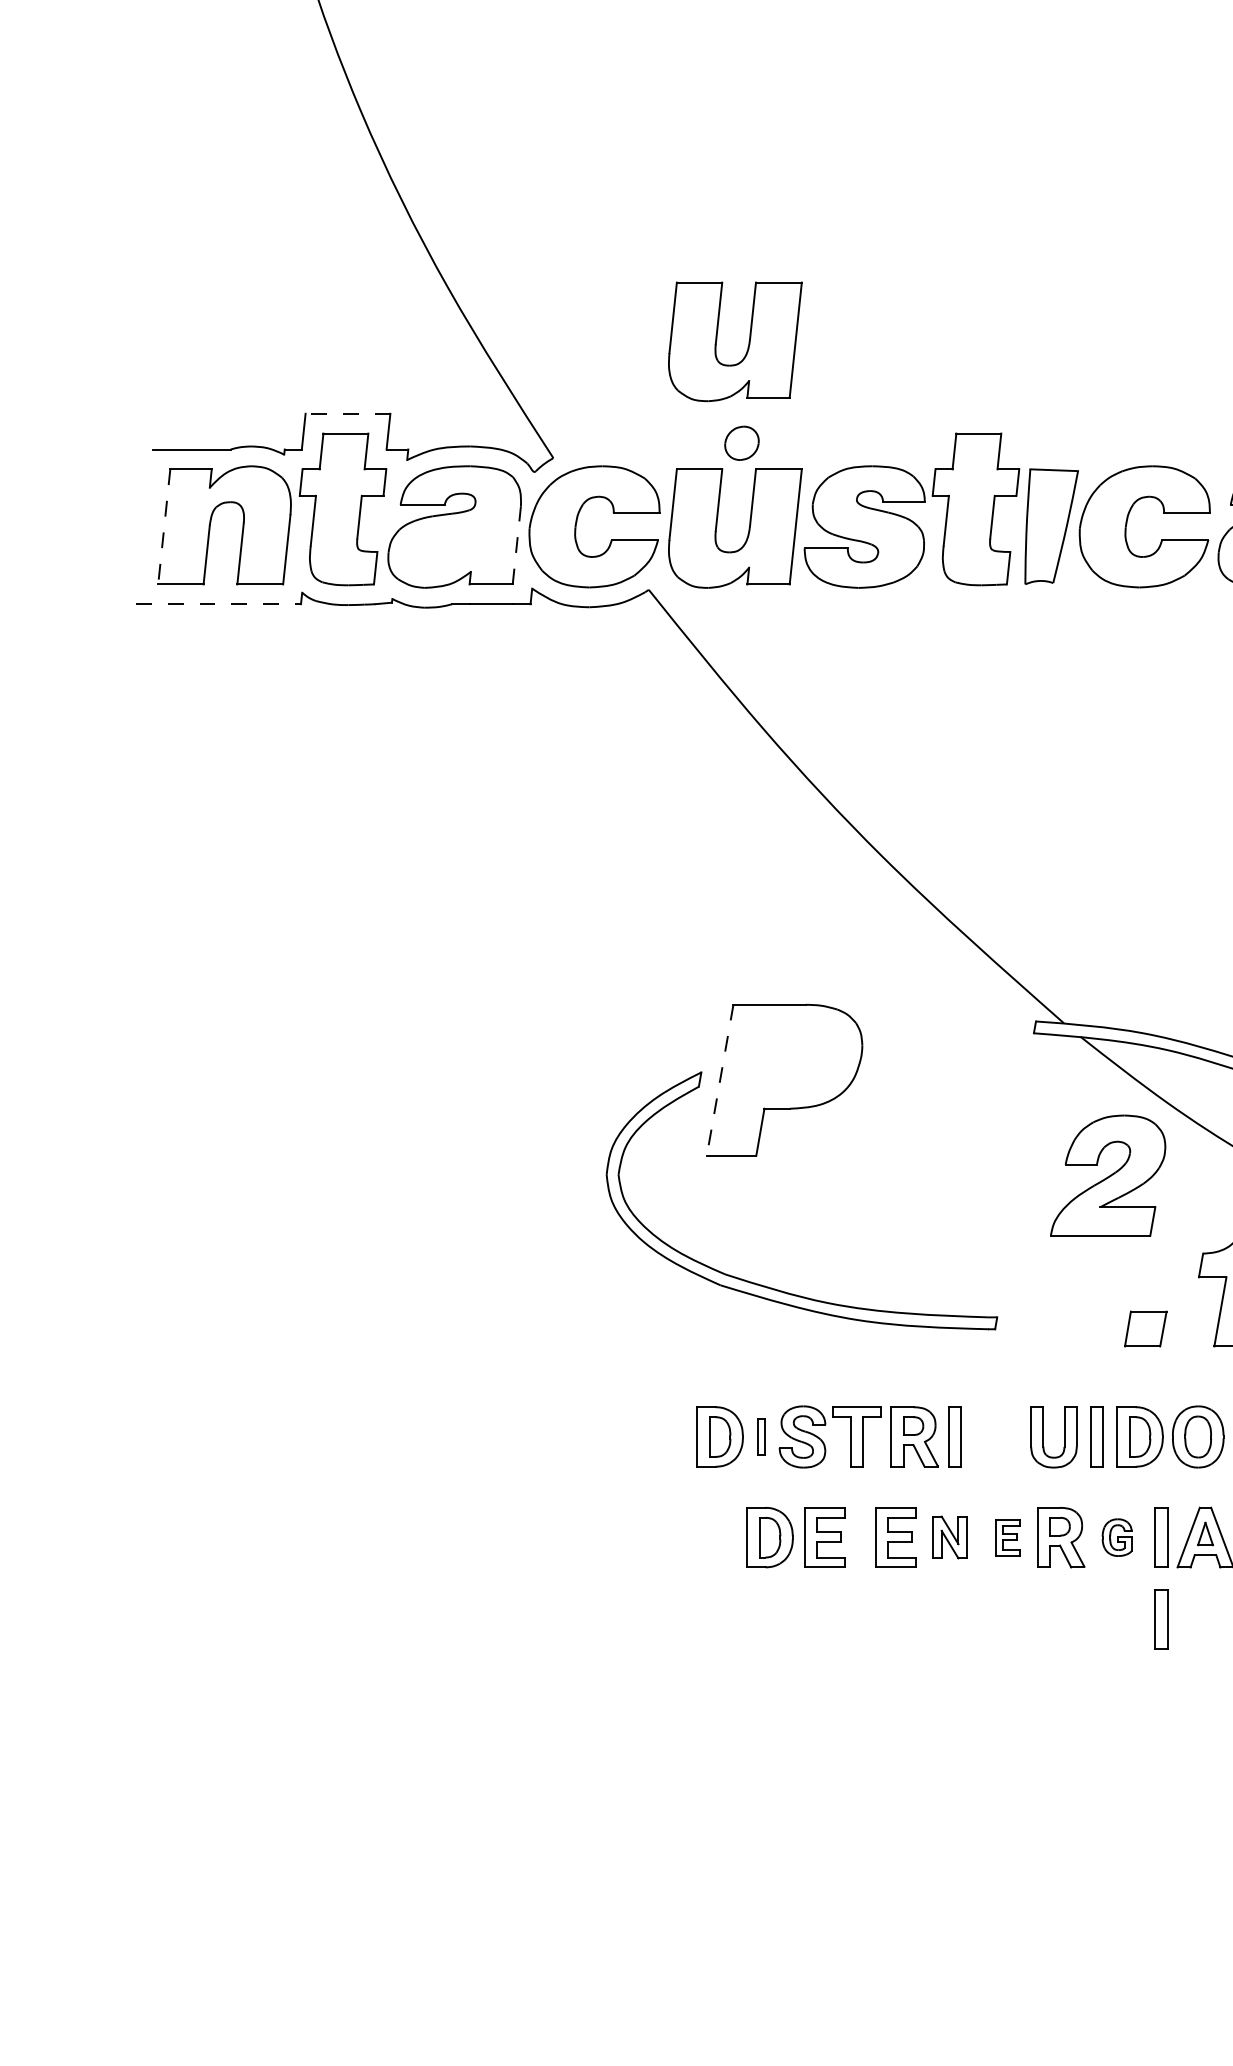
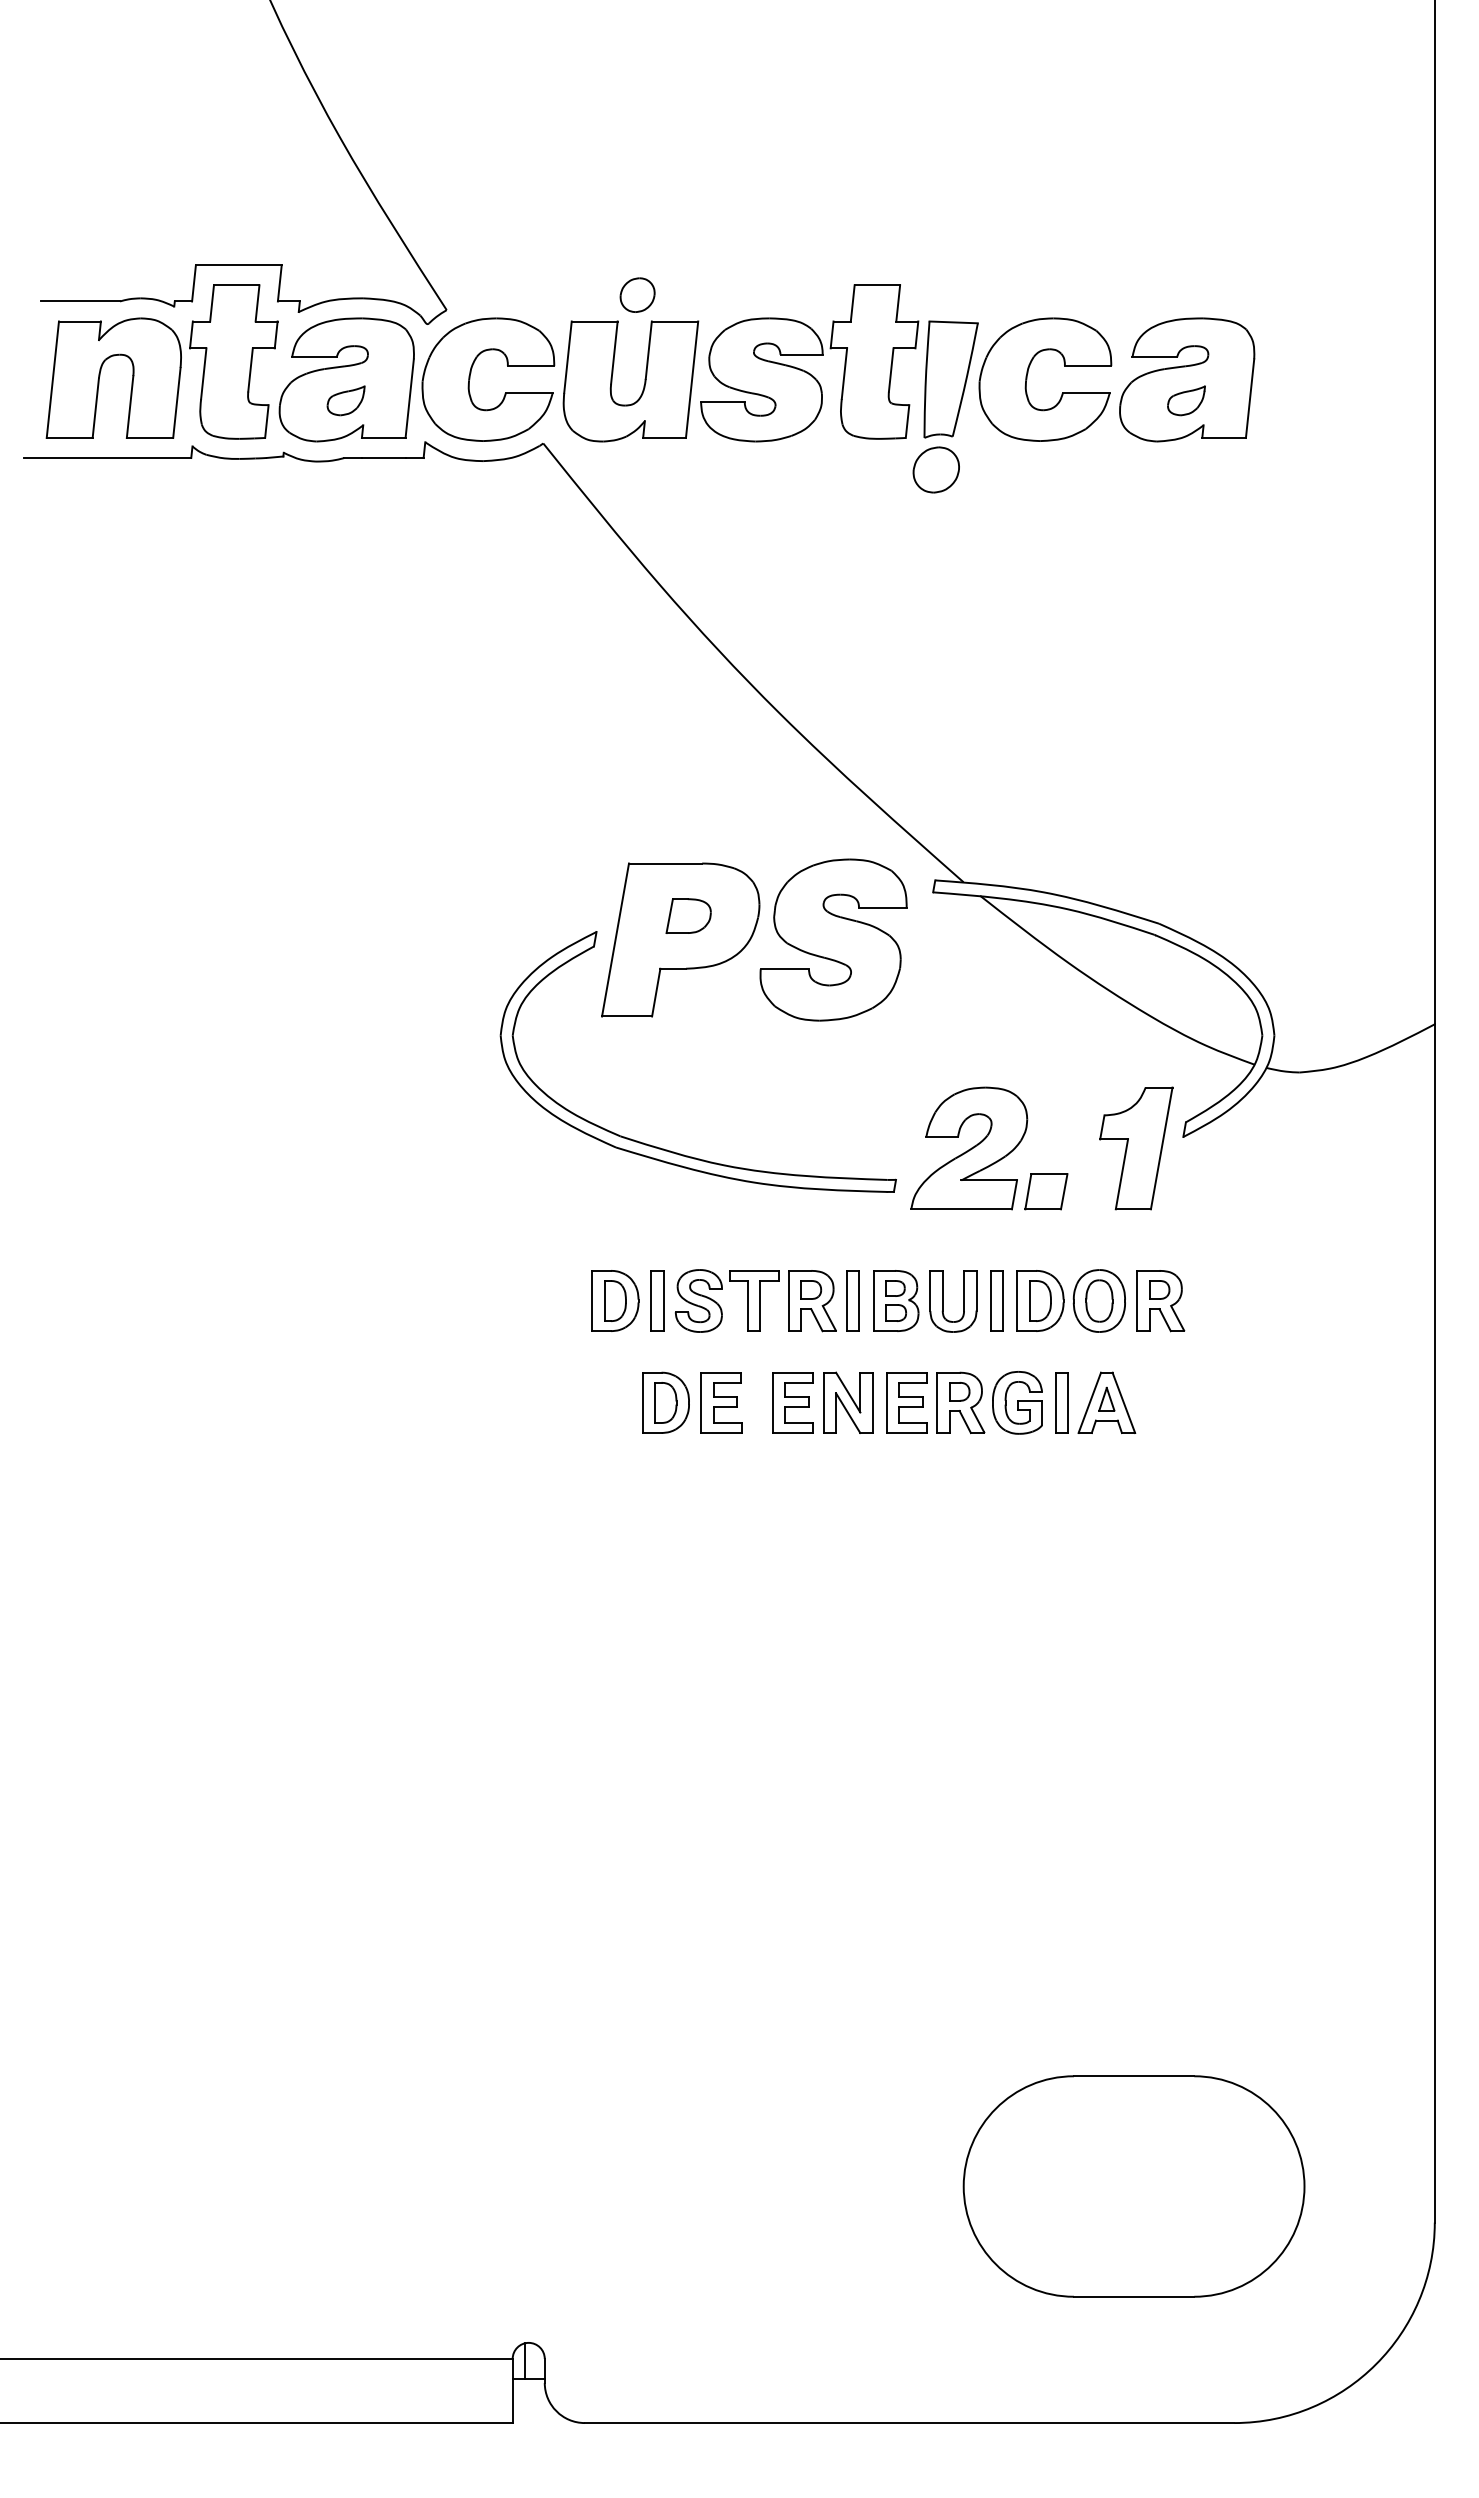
part: (747, 345) -> (643, 196), removed
line: (347, 414) -> (238, 265), dashed -> solid
line: (163, 526) -> (52, 379), dashed -> solid
line: (516, 545) -> (409, 398), dashed -> solid
part: (453, 547) -> (345, 400), added
line: (219, 604) -> (108, 458), dashed -> solid
part: (1036, 615) -> (935, 469), added
part: (792, 1056) -> (688, 915), added
part: (935, 1079) -> (833, 939), added
line: (720, 1080) -> (615, 940), dashed -> solid
part: (1108, 1175) -> (969, 1148), moved
part: (761, 1436) -> (657, 1300), size x1.67
part: (997, 1436) -> (896, 1300), added
part: (950, 1537) -> (848, 1402), size x1.43
part: (1007, 1537) -> (906, 1402), size x1.67
part: (1117, 1537) -> (1017, 1402), size x1.67
part: (1160, 1619) -> (1061, 1485), removed

